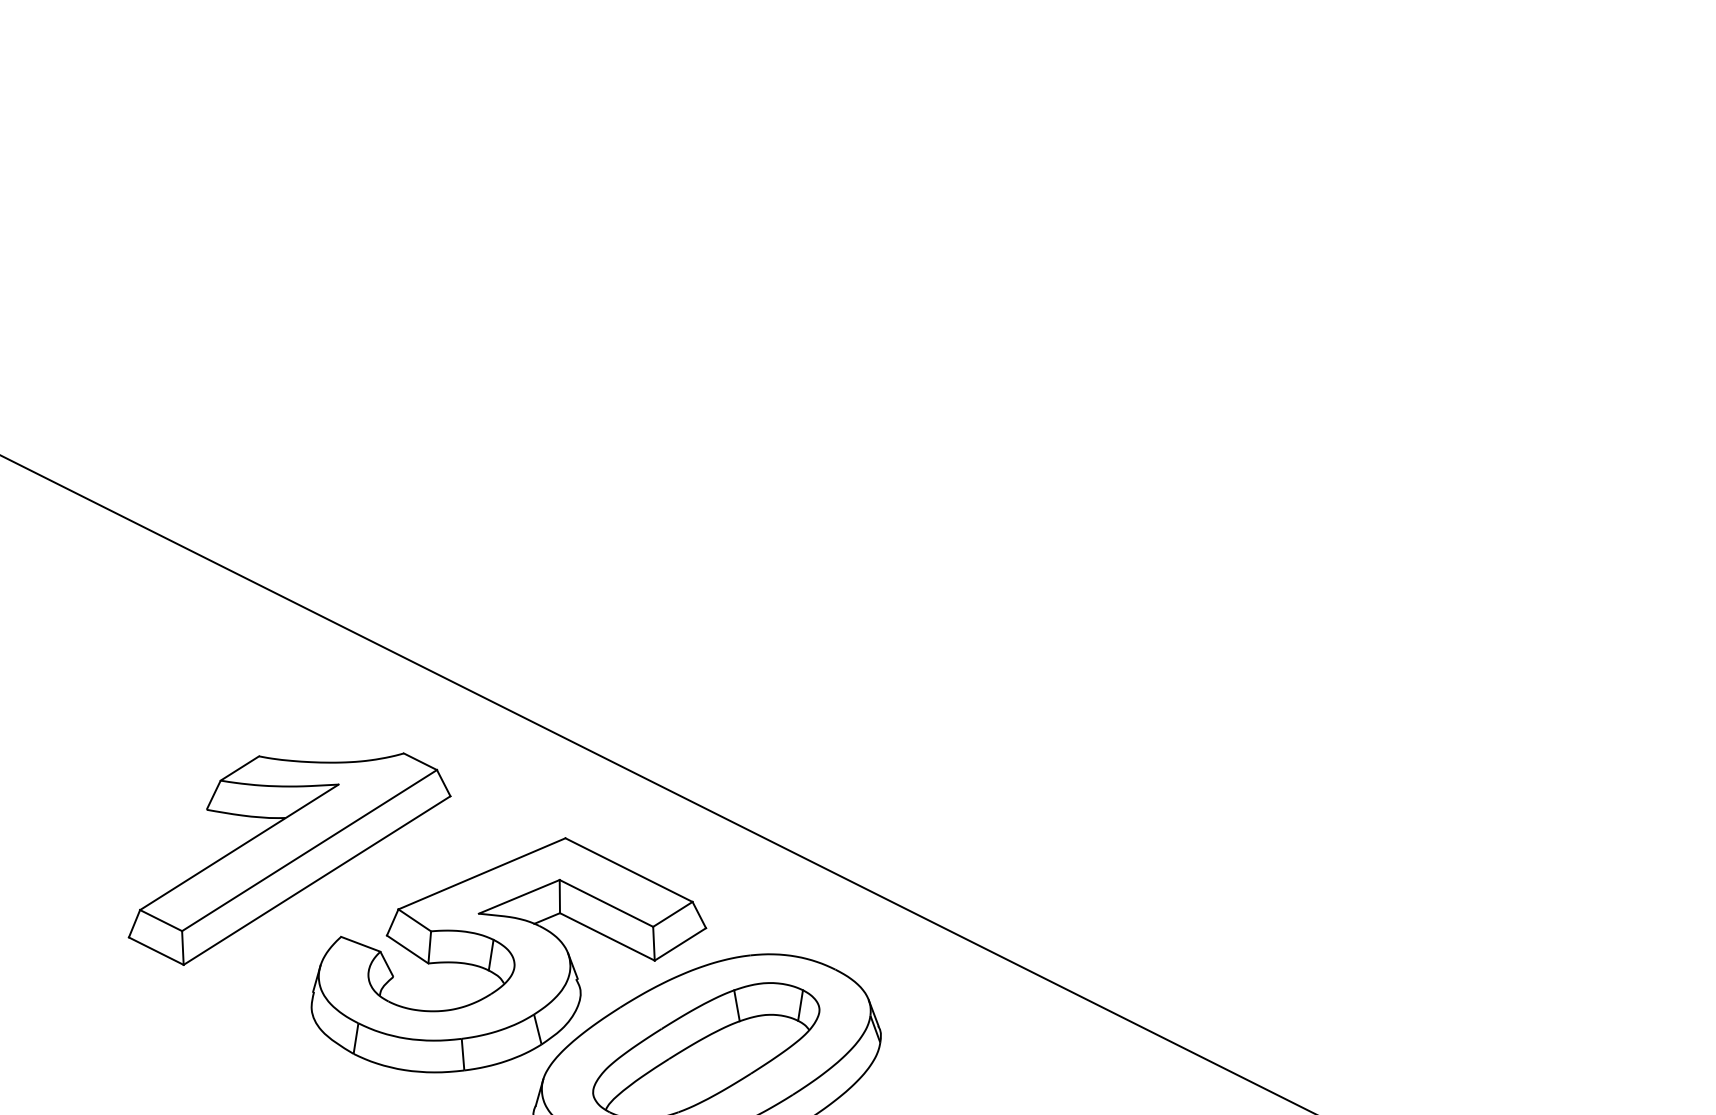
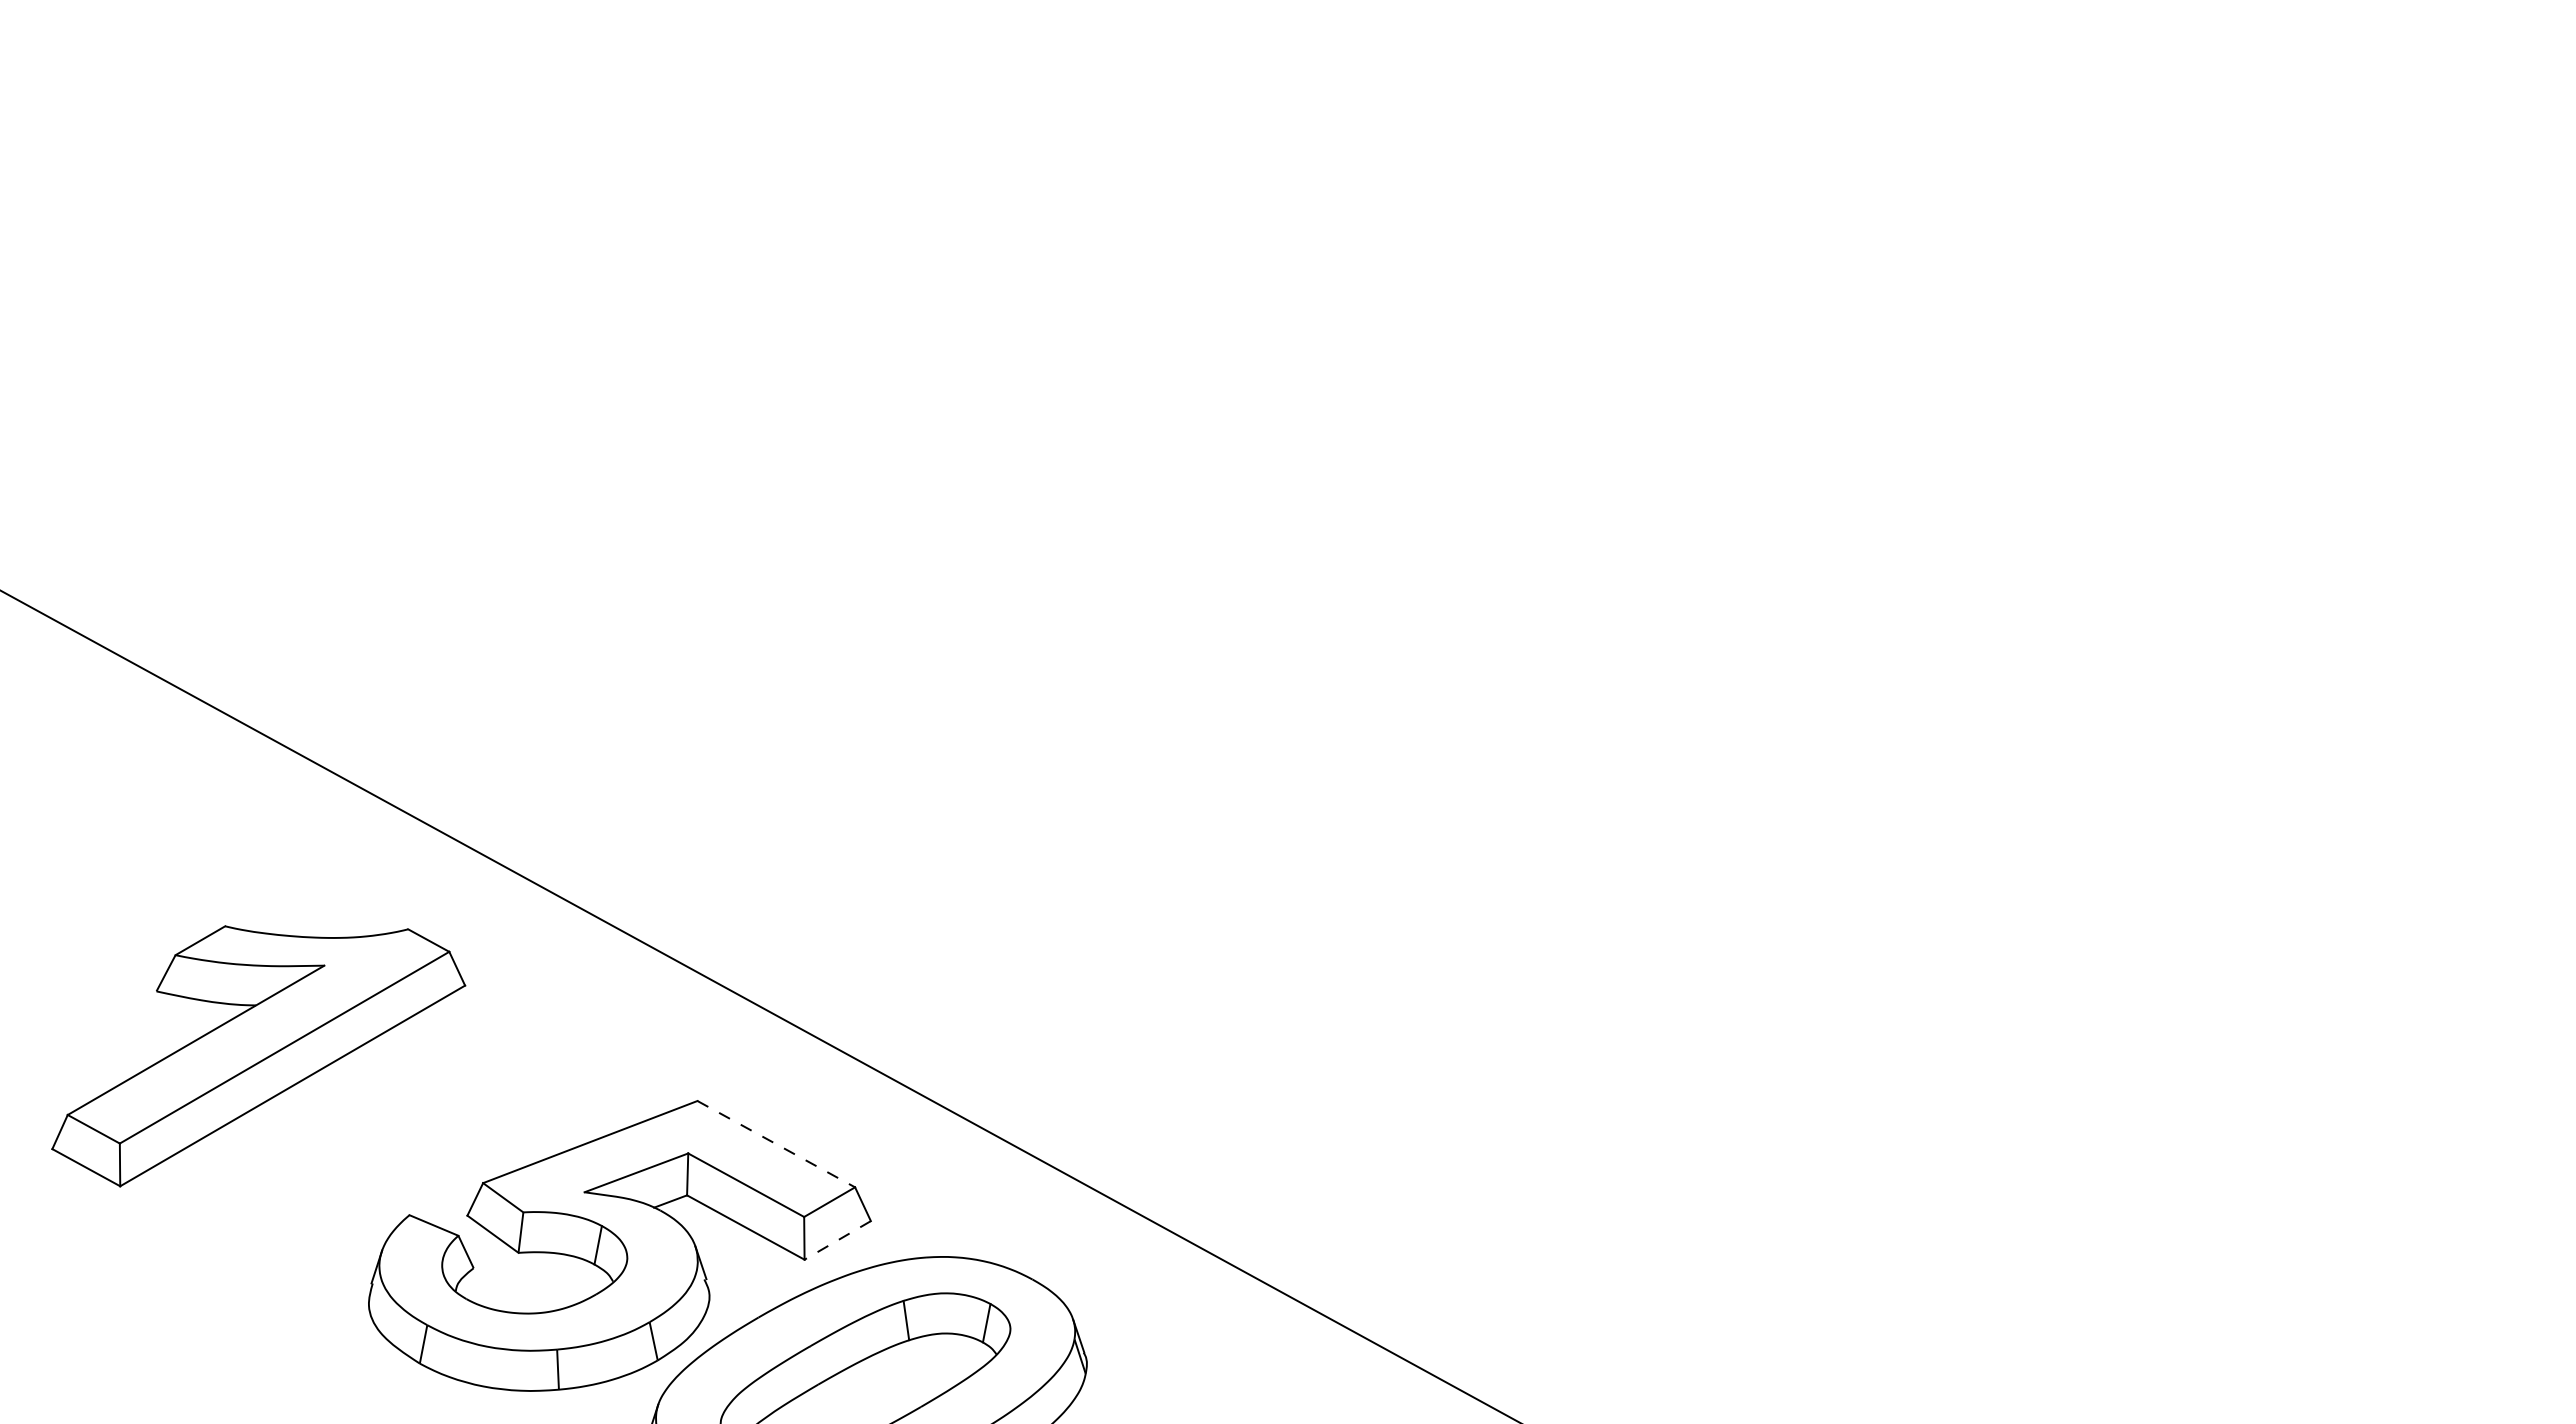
part: (289, 858) -> (258, 1056), moved
line: (629, 870) -> (776, 1144), solid -> dashed
line: (680, 944) -> (837, 1240), solid -> dashed

